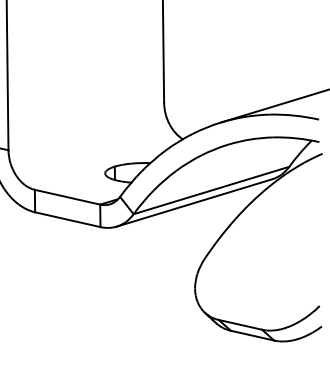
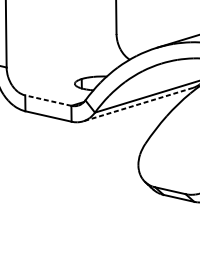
line: (67, 197) -> (48, 100), solid -> dashed
line: (194, 203) -> (137, 105), solid -> dashed

